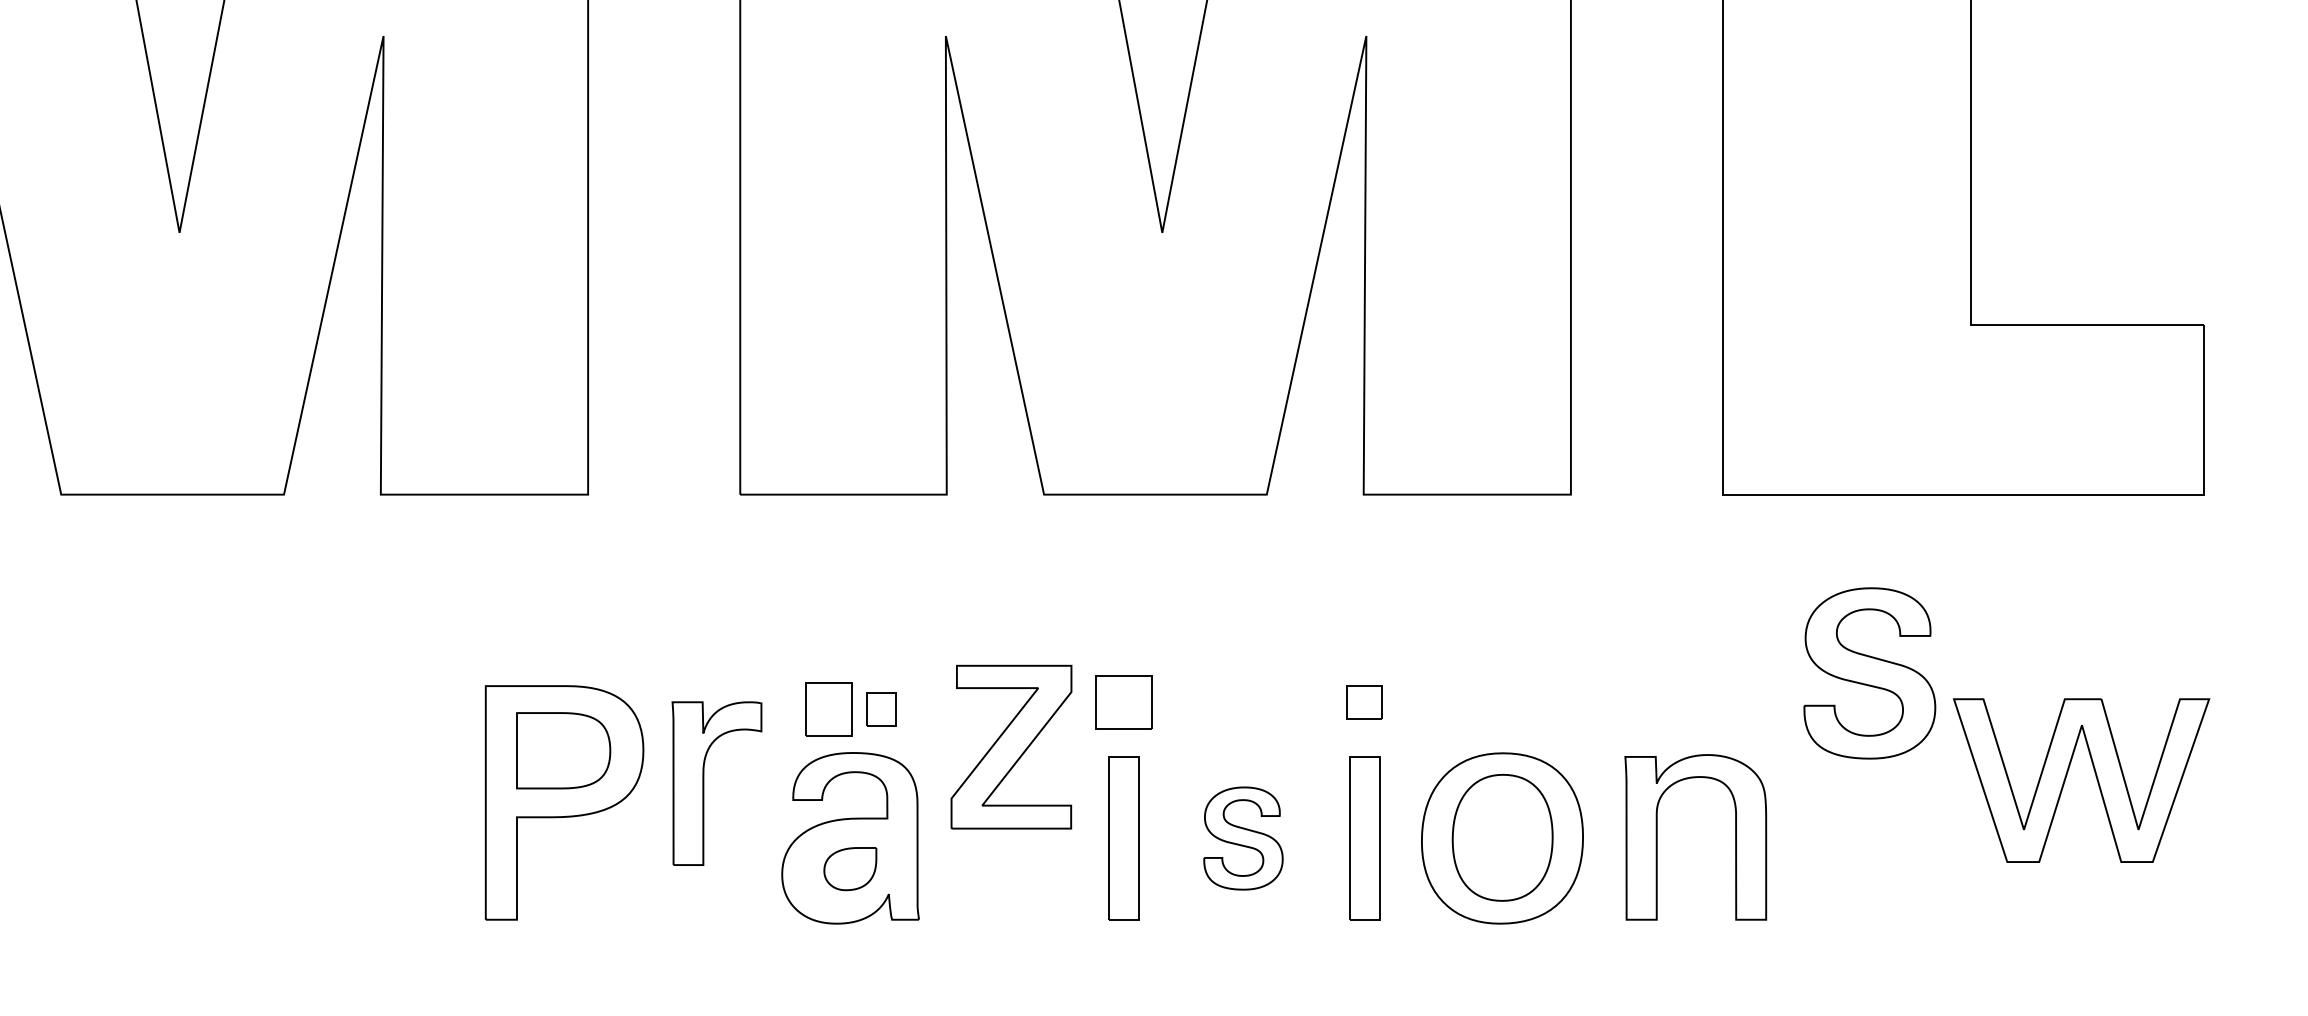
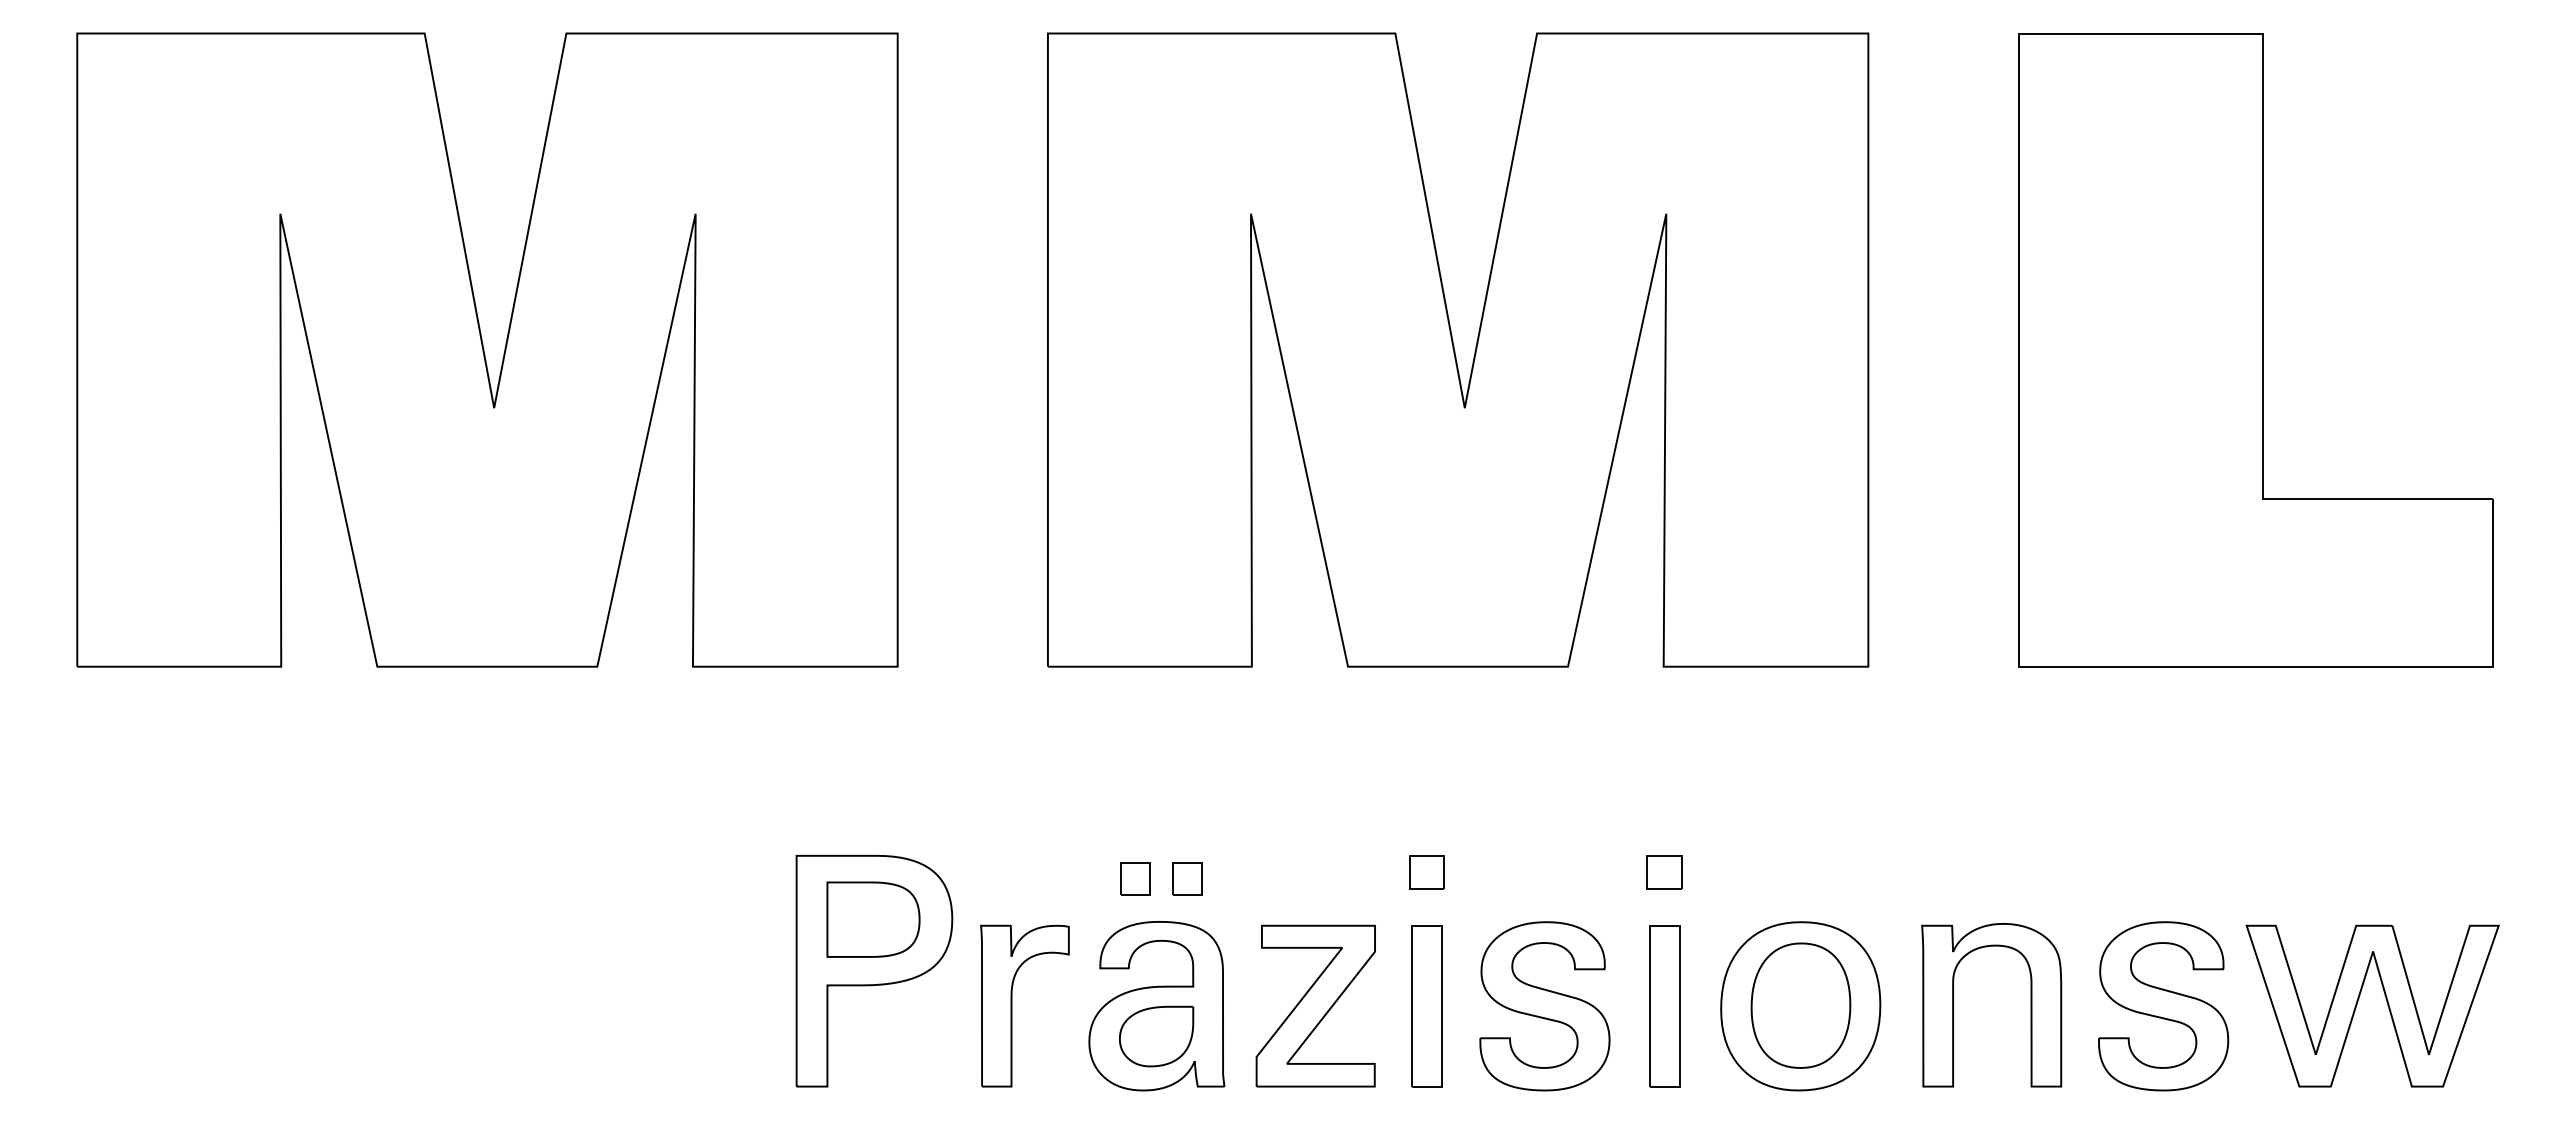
part: (1869, 673) -> (2163, 1006), moved
part: (1123, 702) -> (1426, 872), size x0.62
part: (828, 709) -> (1135, 878), size x0.62
part: (1011, 746) -> (1315, 1005), moved
part: (2067, 776) -> (2358, 1002), moved
part: (704, 782) -> (1012, 1005), moved
part: (1243, 838) -> (1544, 1006), size x1.67
part: (850, 869) -> (1156, 1036), size x1.43

